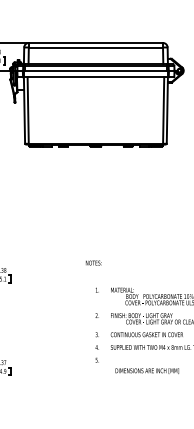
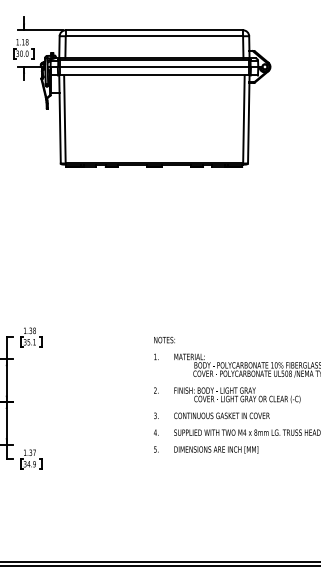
text: (93, 262) -> (164, 339), moved
text: (147, 370) -> (216, 449), moved

